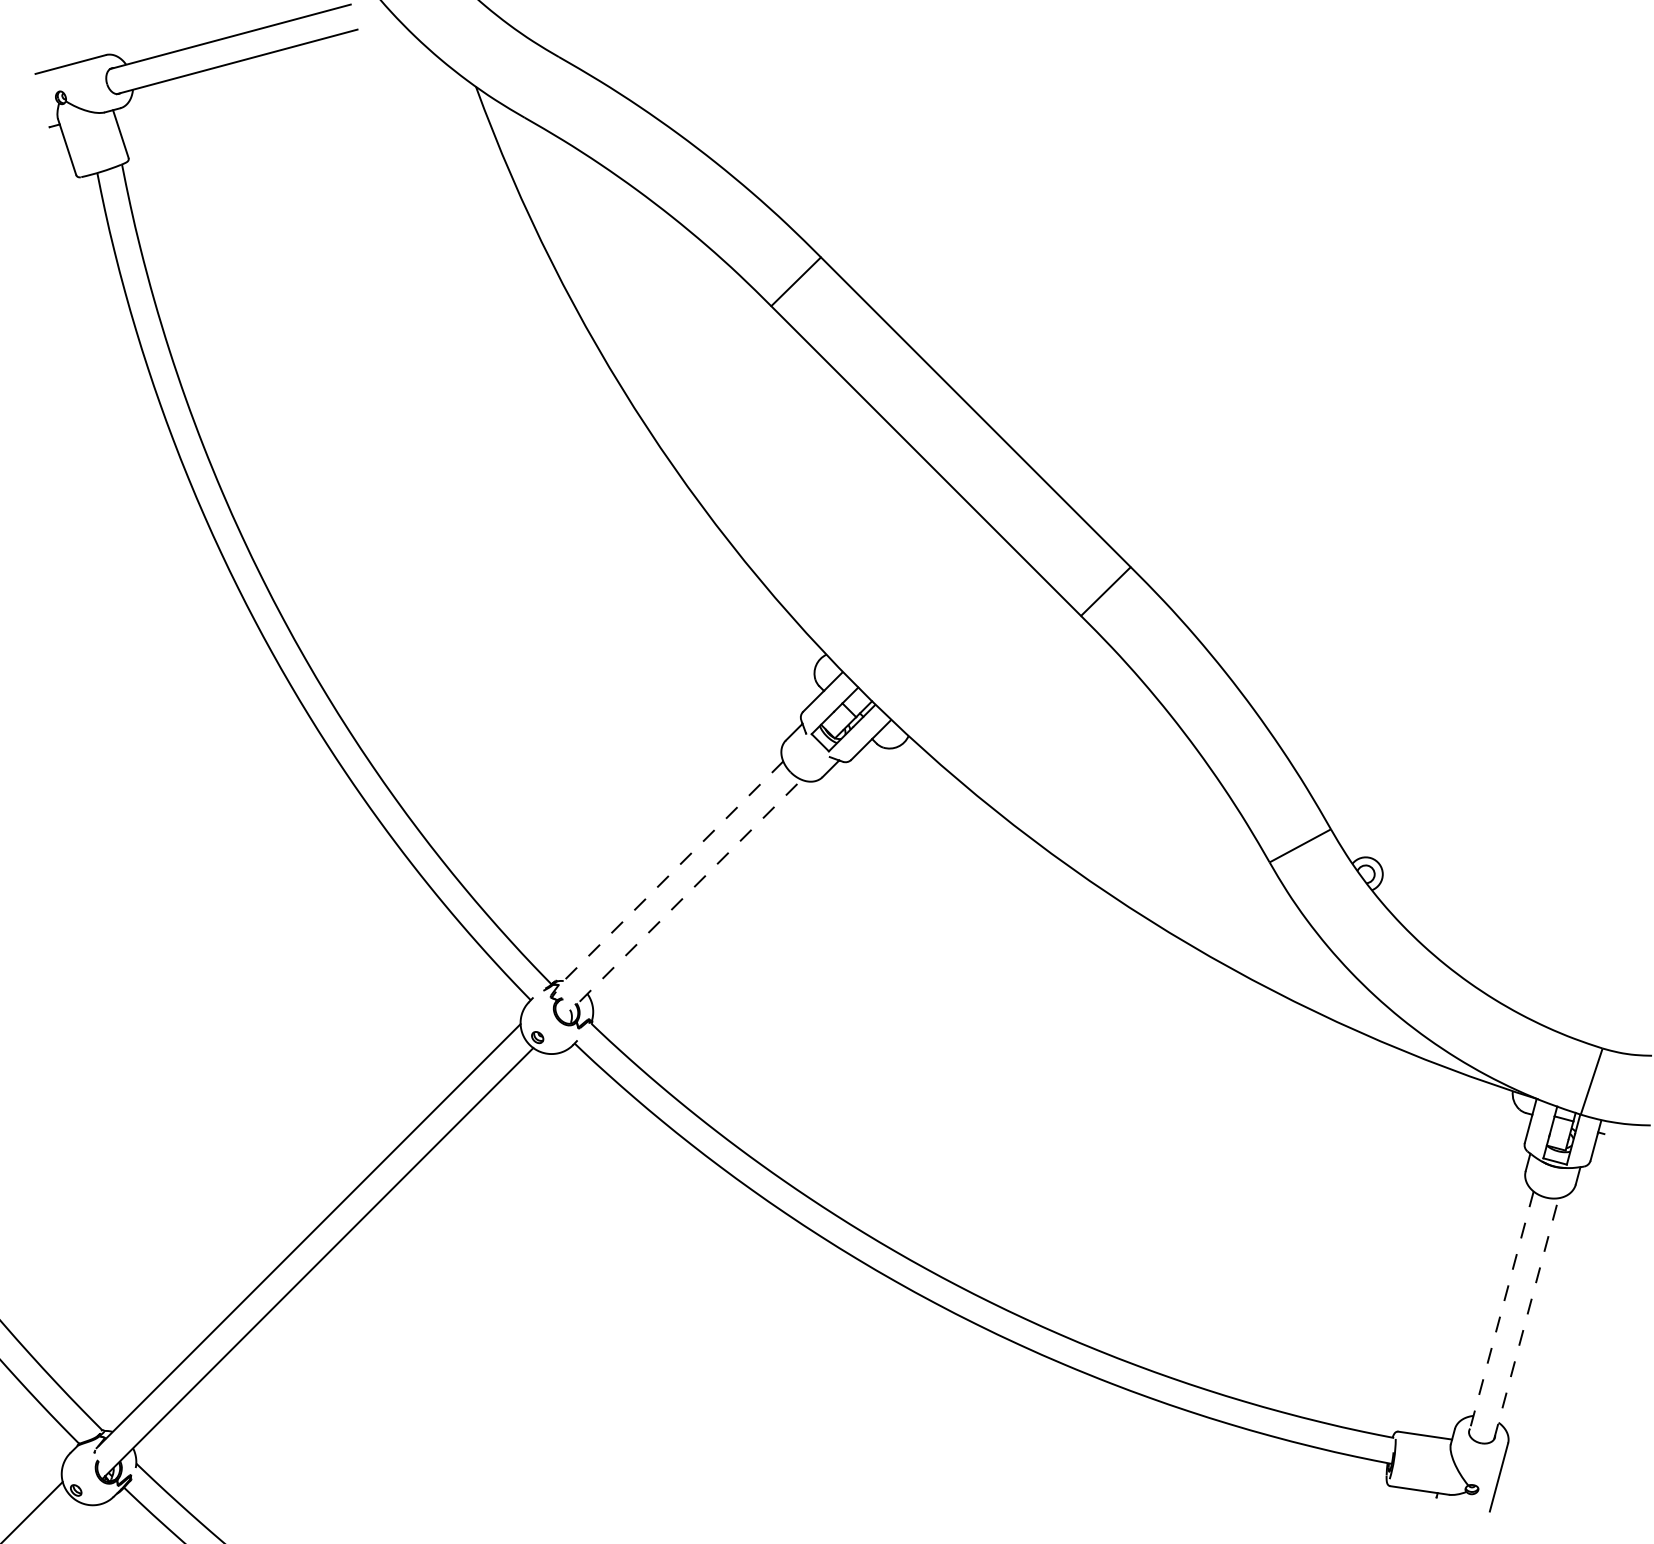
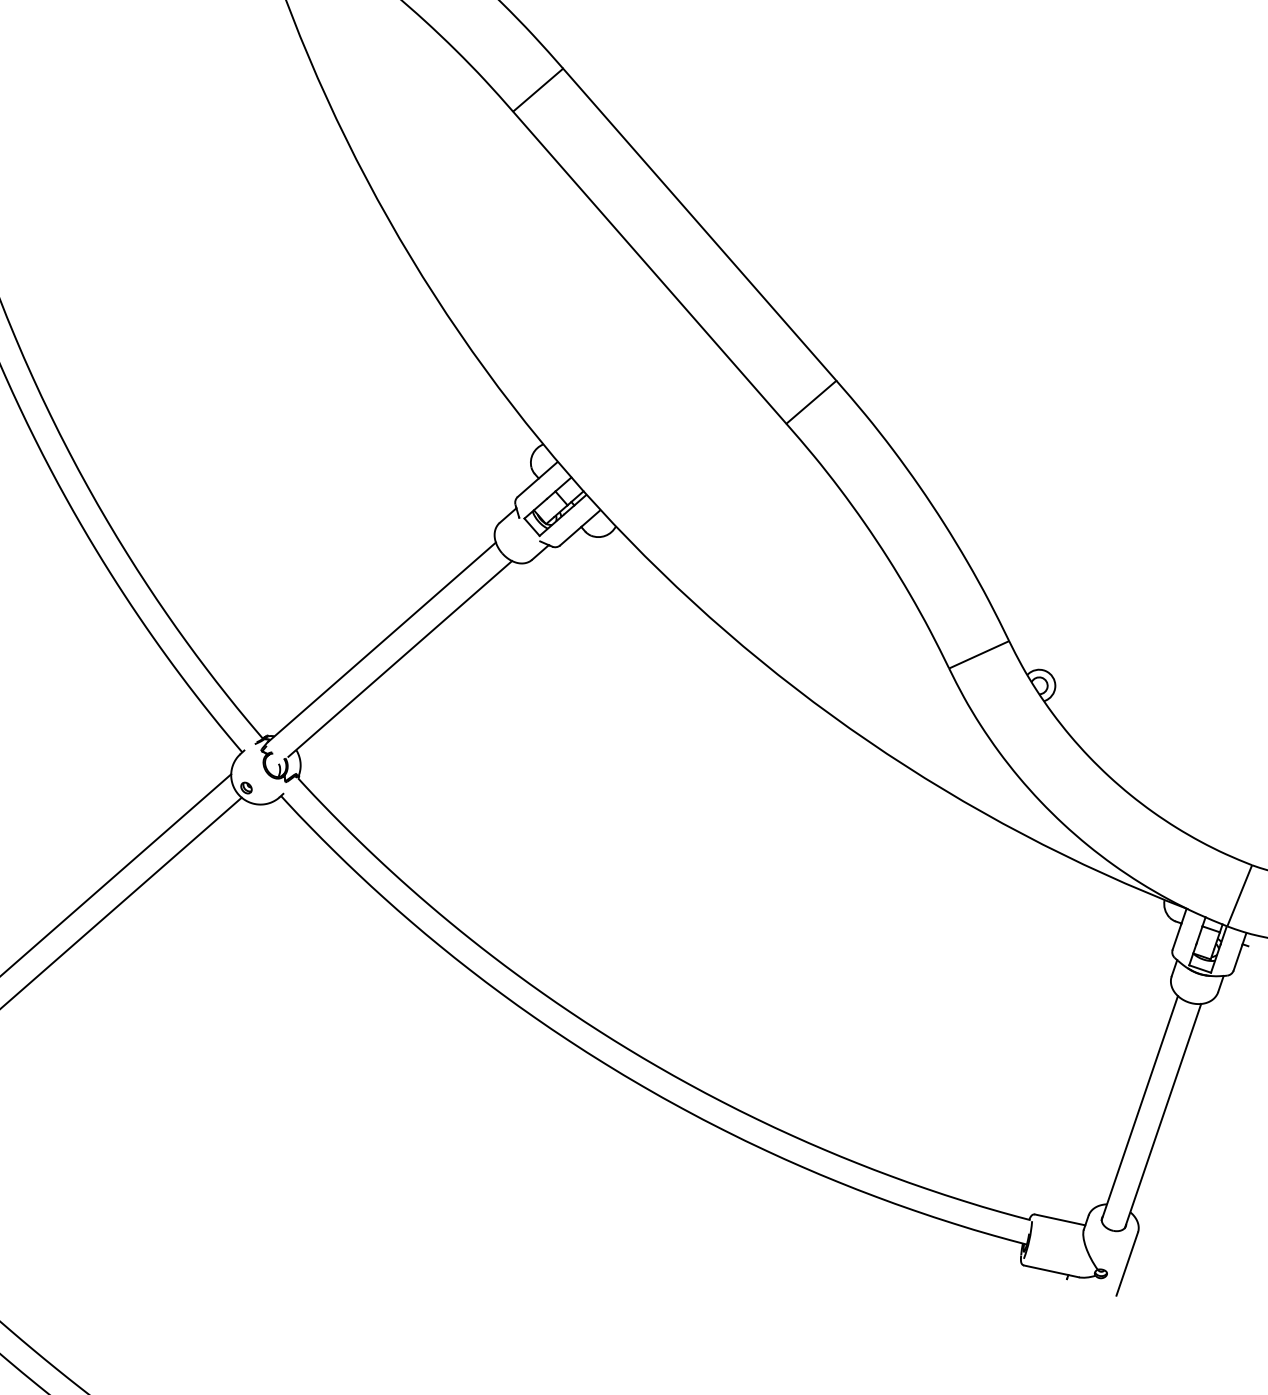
line: (670, 874) -> (382, 642), dashed -> solid
line: (690, 890) -> (400, 658), dashed -> solid
line: (1501, 1312) -> (1139, 1108), dashed -> solid
line: (1526, 1318) -> (1163, 1115), dashed -> solid

